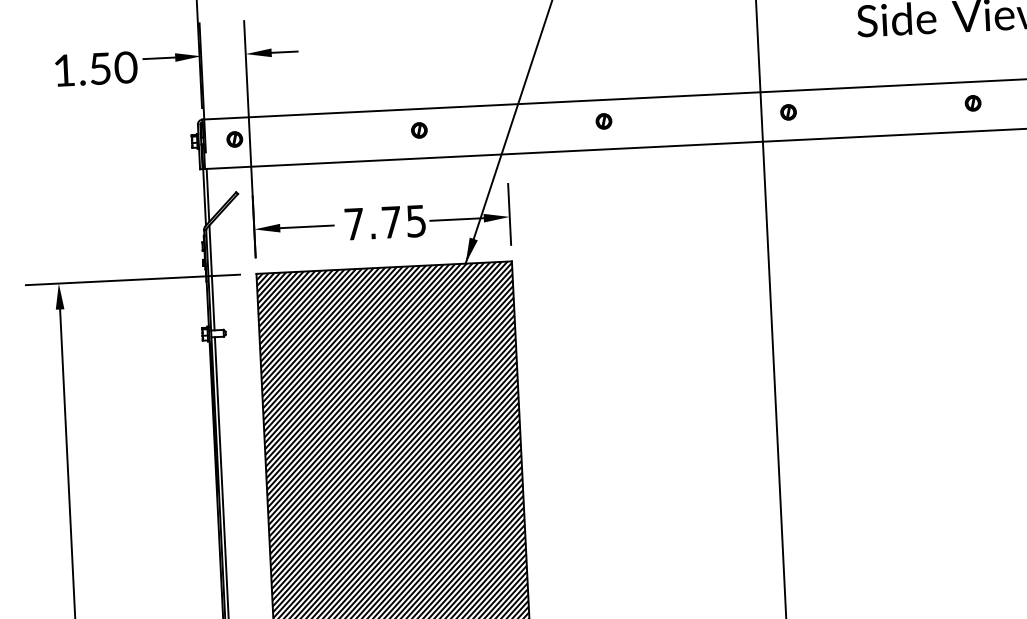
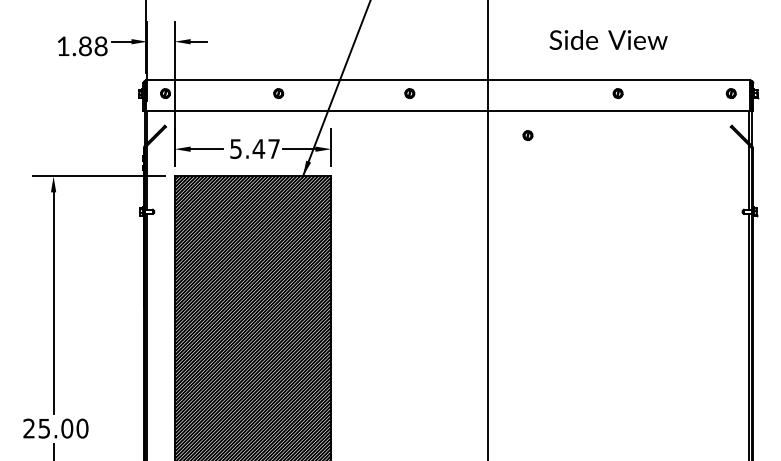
text: (113, 68) -> (93, 46), 1.50 -> 1.88
part: (787, 112) -> (527, 135), moved
part: (603, 121) -> (409, 93), moved
text: (384, 221) -> (254, 148), 7.75 -> 5.47

